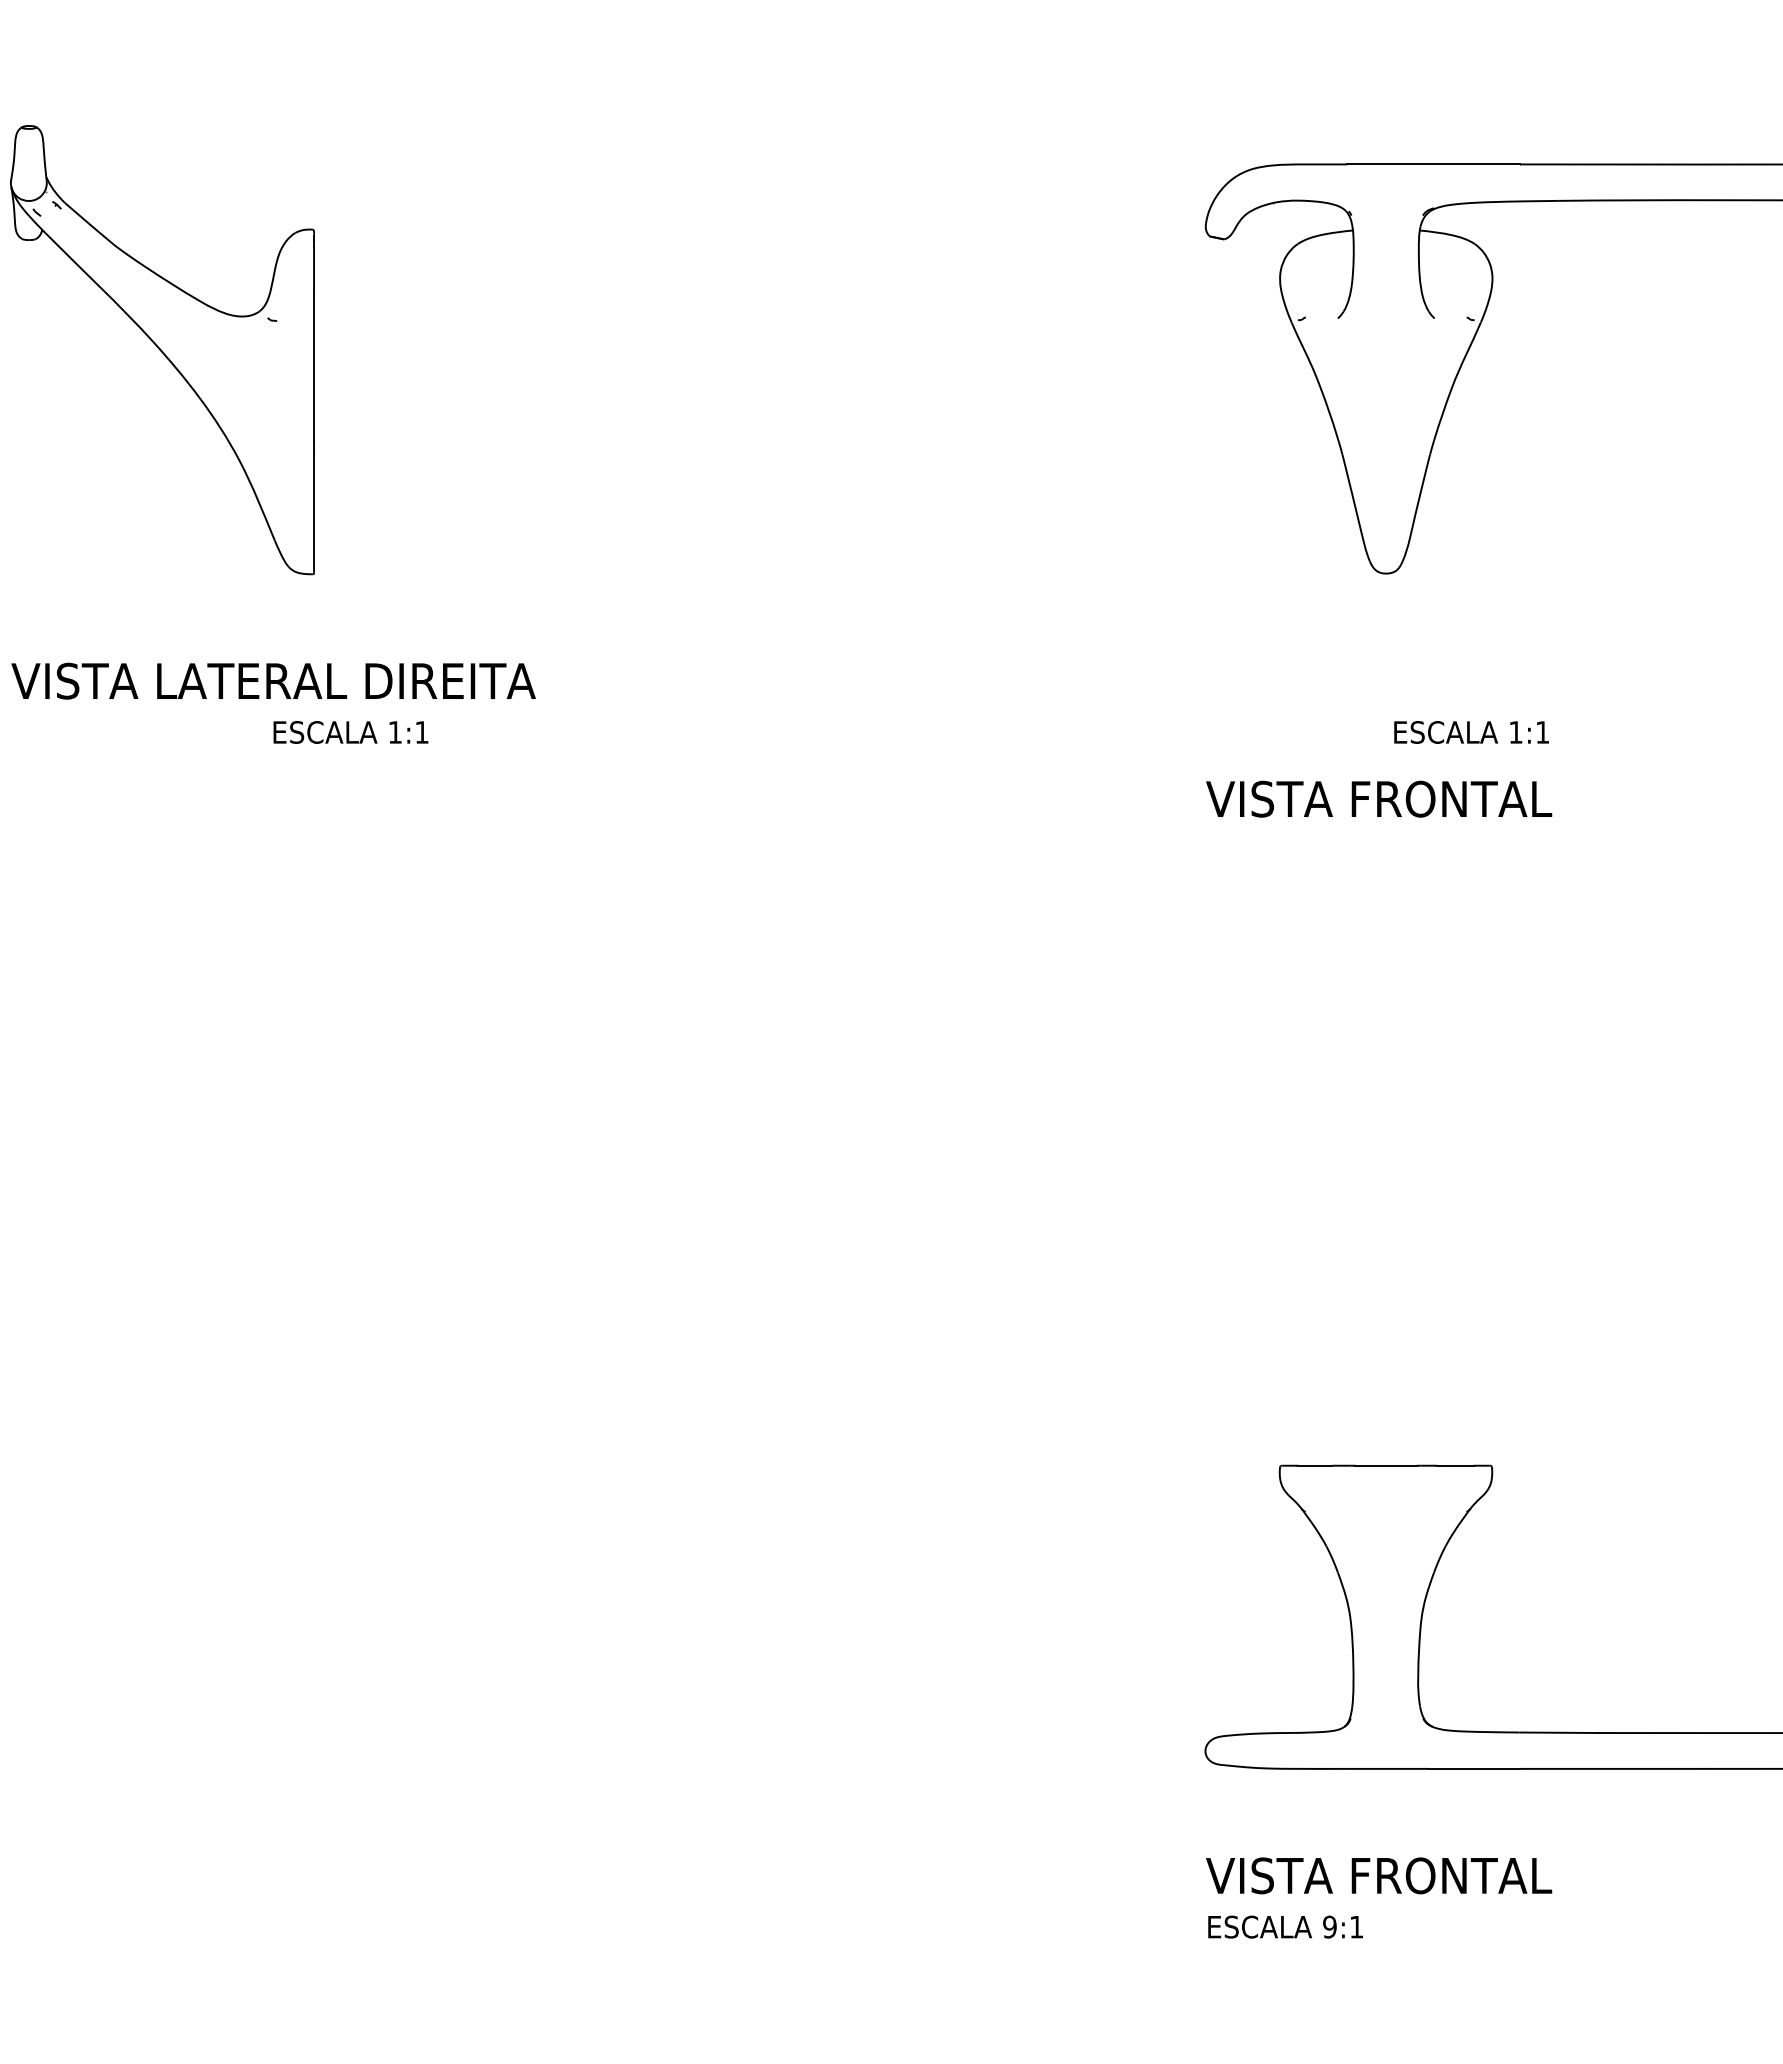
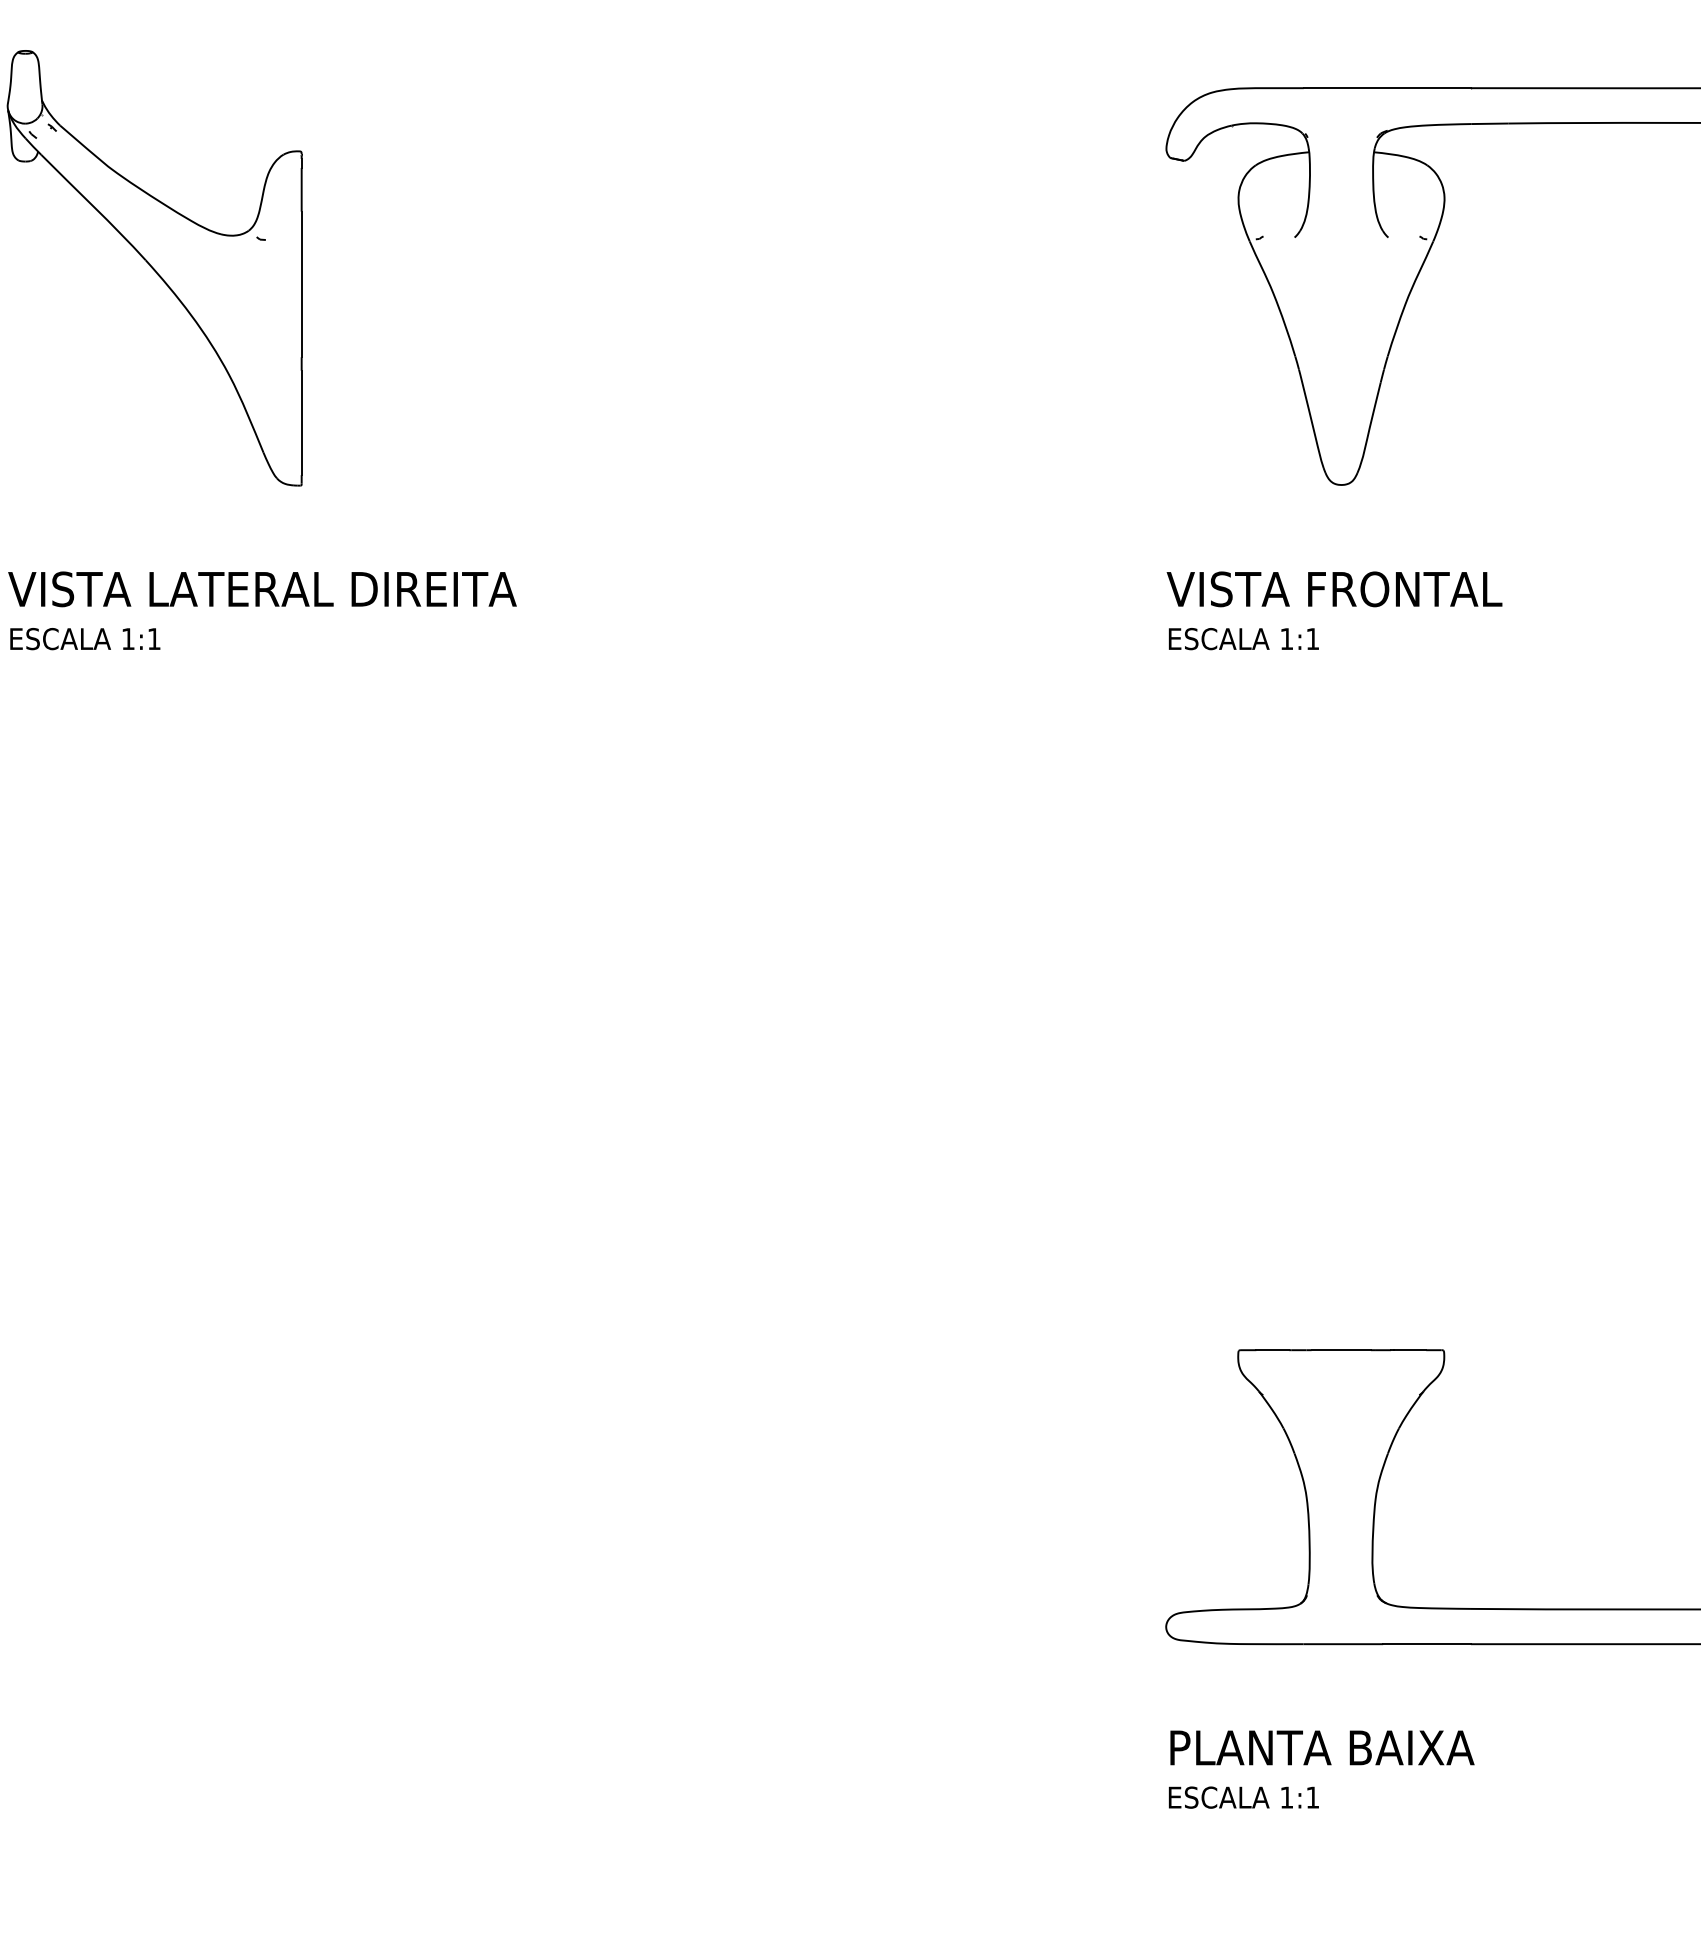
text: (350, 732) -> (84, 639), moved
text: (1471, 732) -> (1243, 639), moved
text: (1379, 798) -> (1334, 588), moved
text: (1379, 1875) -> (1334, 1747), VISTA FRONTAL -> PLANTA BAIXA
text: (1329, 1926) -> (1286, 1797), 9:1 -> 1:1

